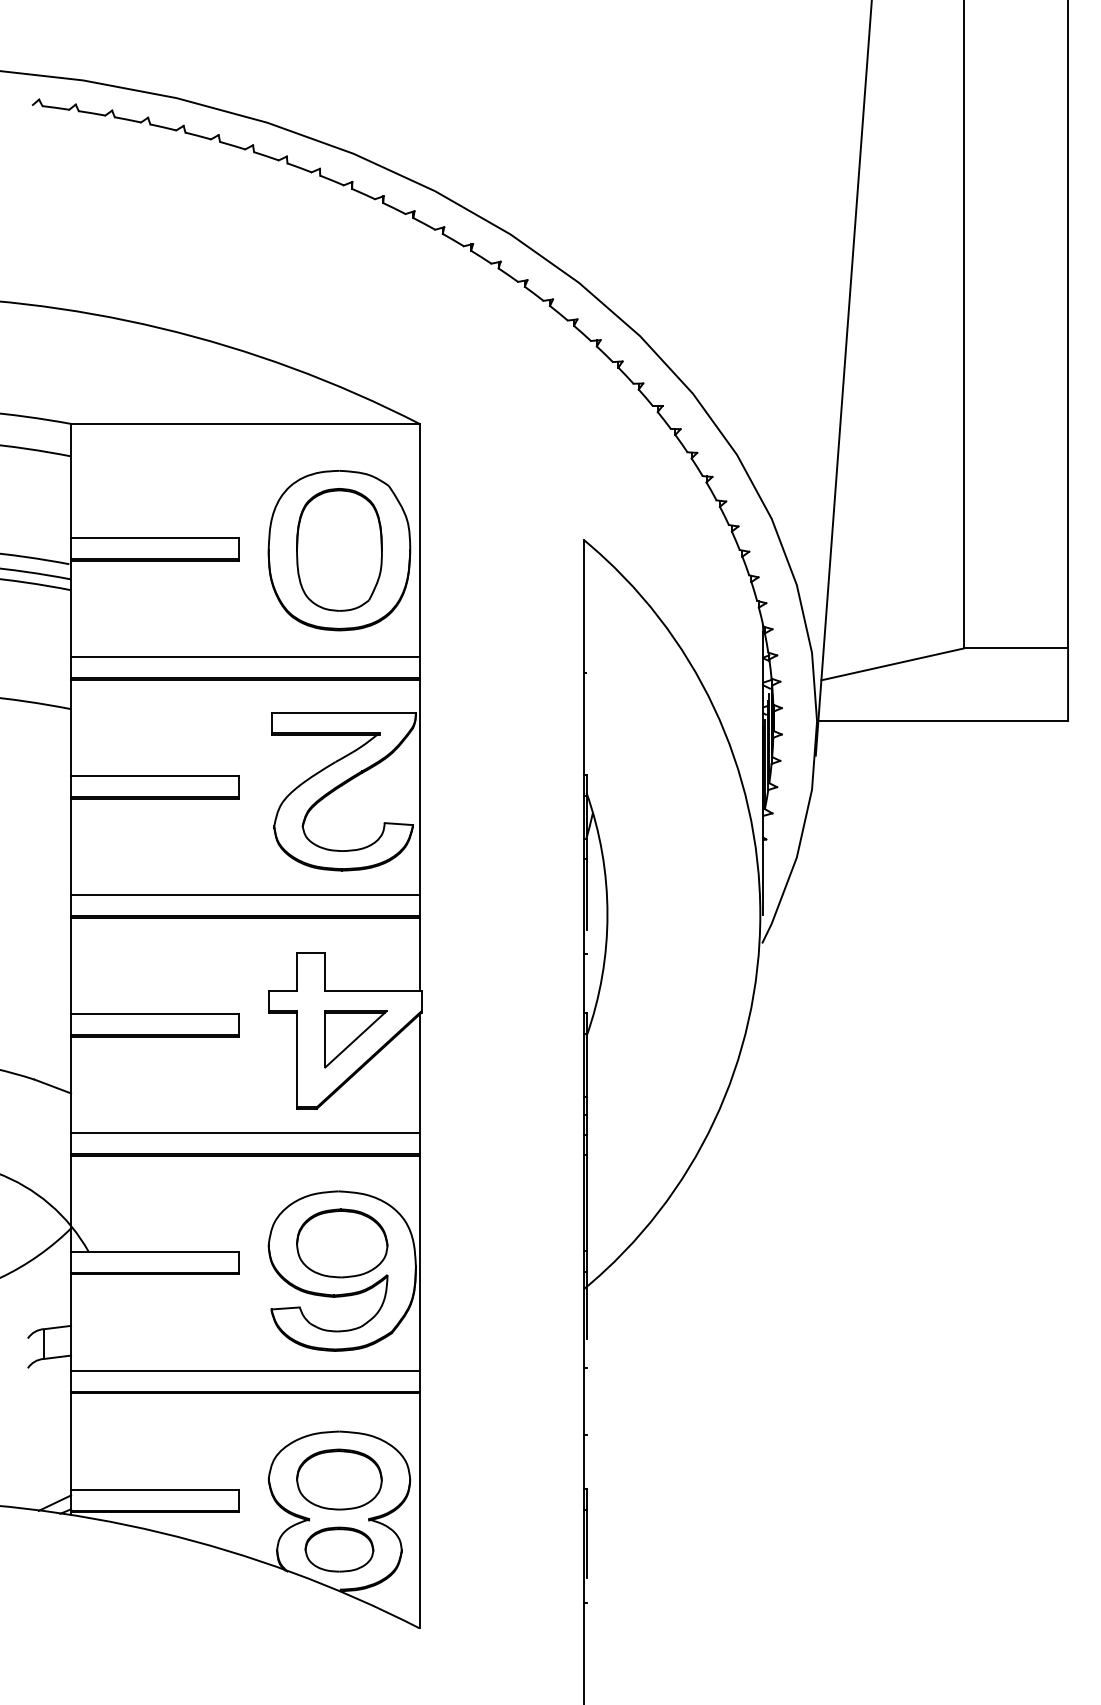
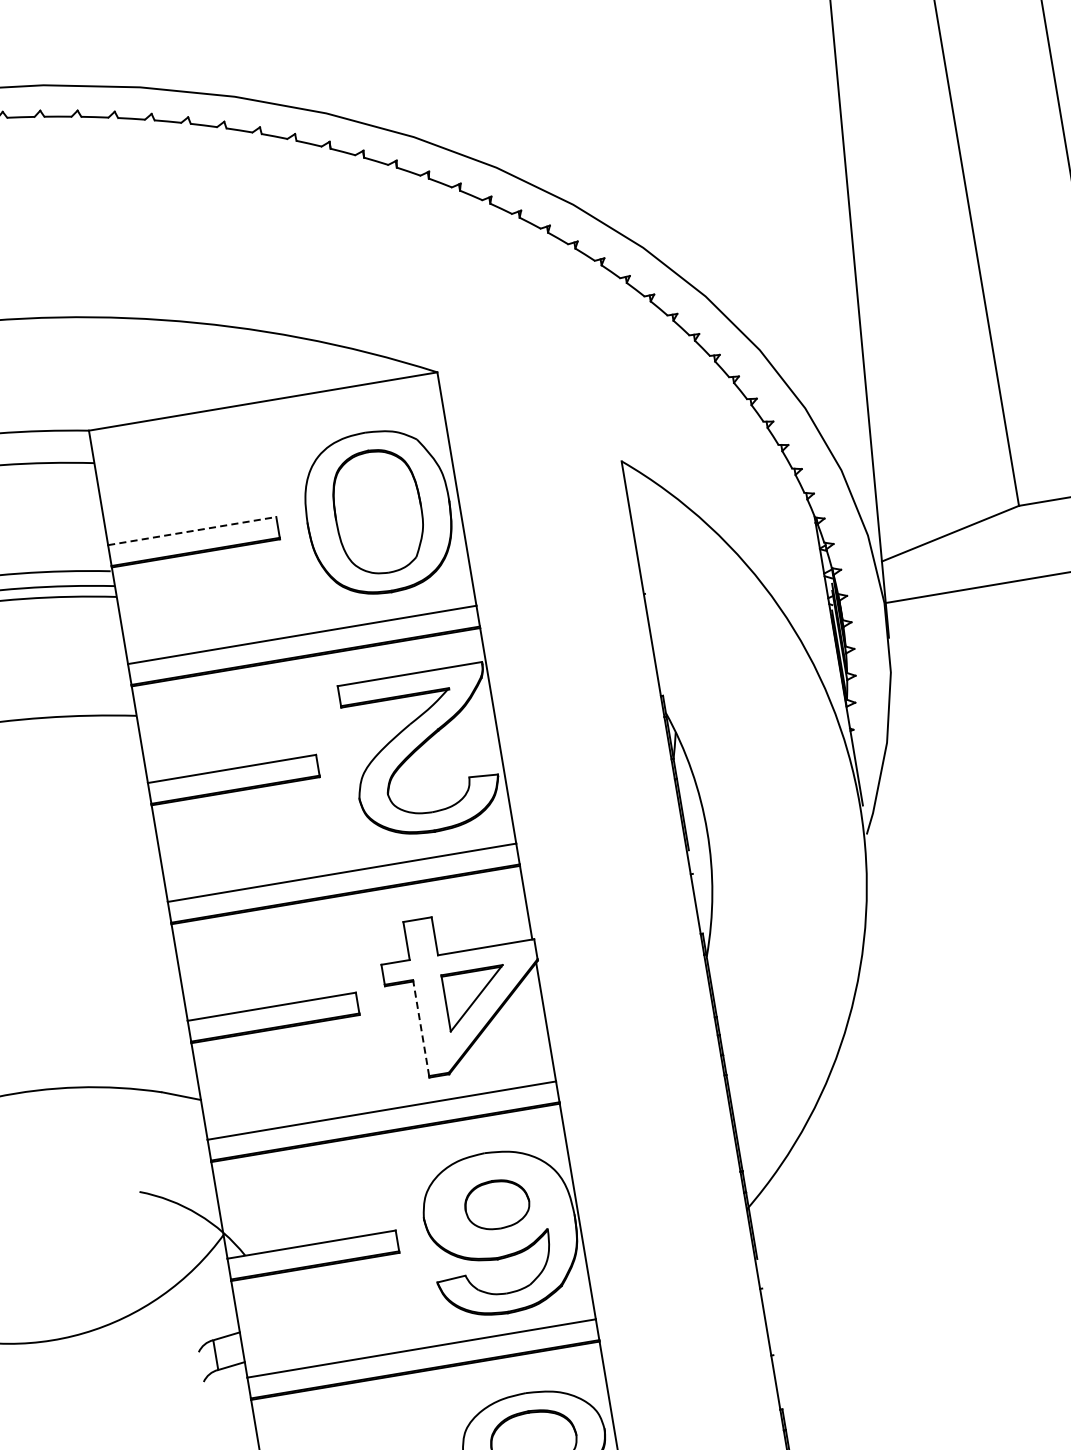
line: (155, 538) -> (192, 531), solid -> dashed
line: (297, 1058) -> (421, 1027), solid -> dashed
part: (342, 1243) -> (497, 1204), size x0.7

